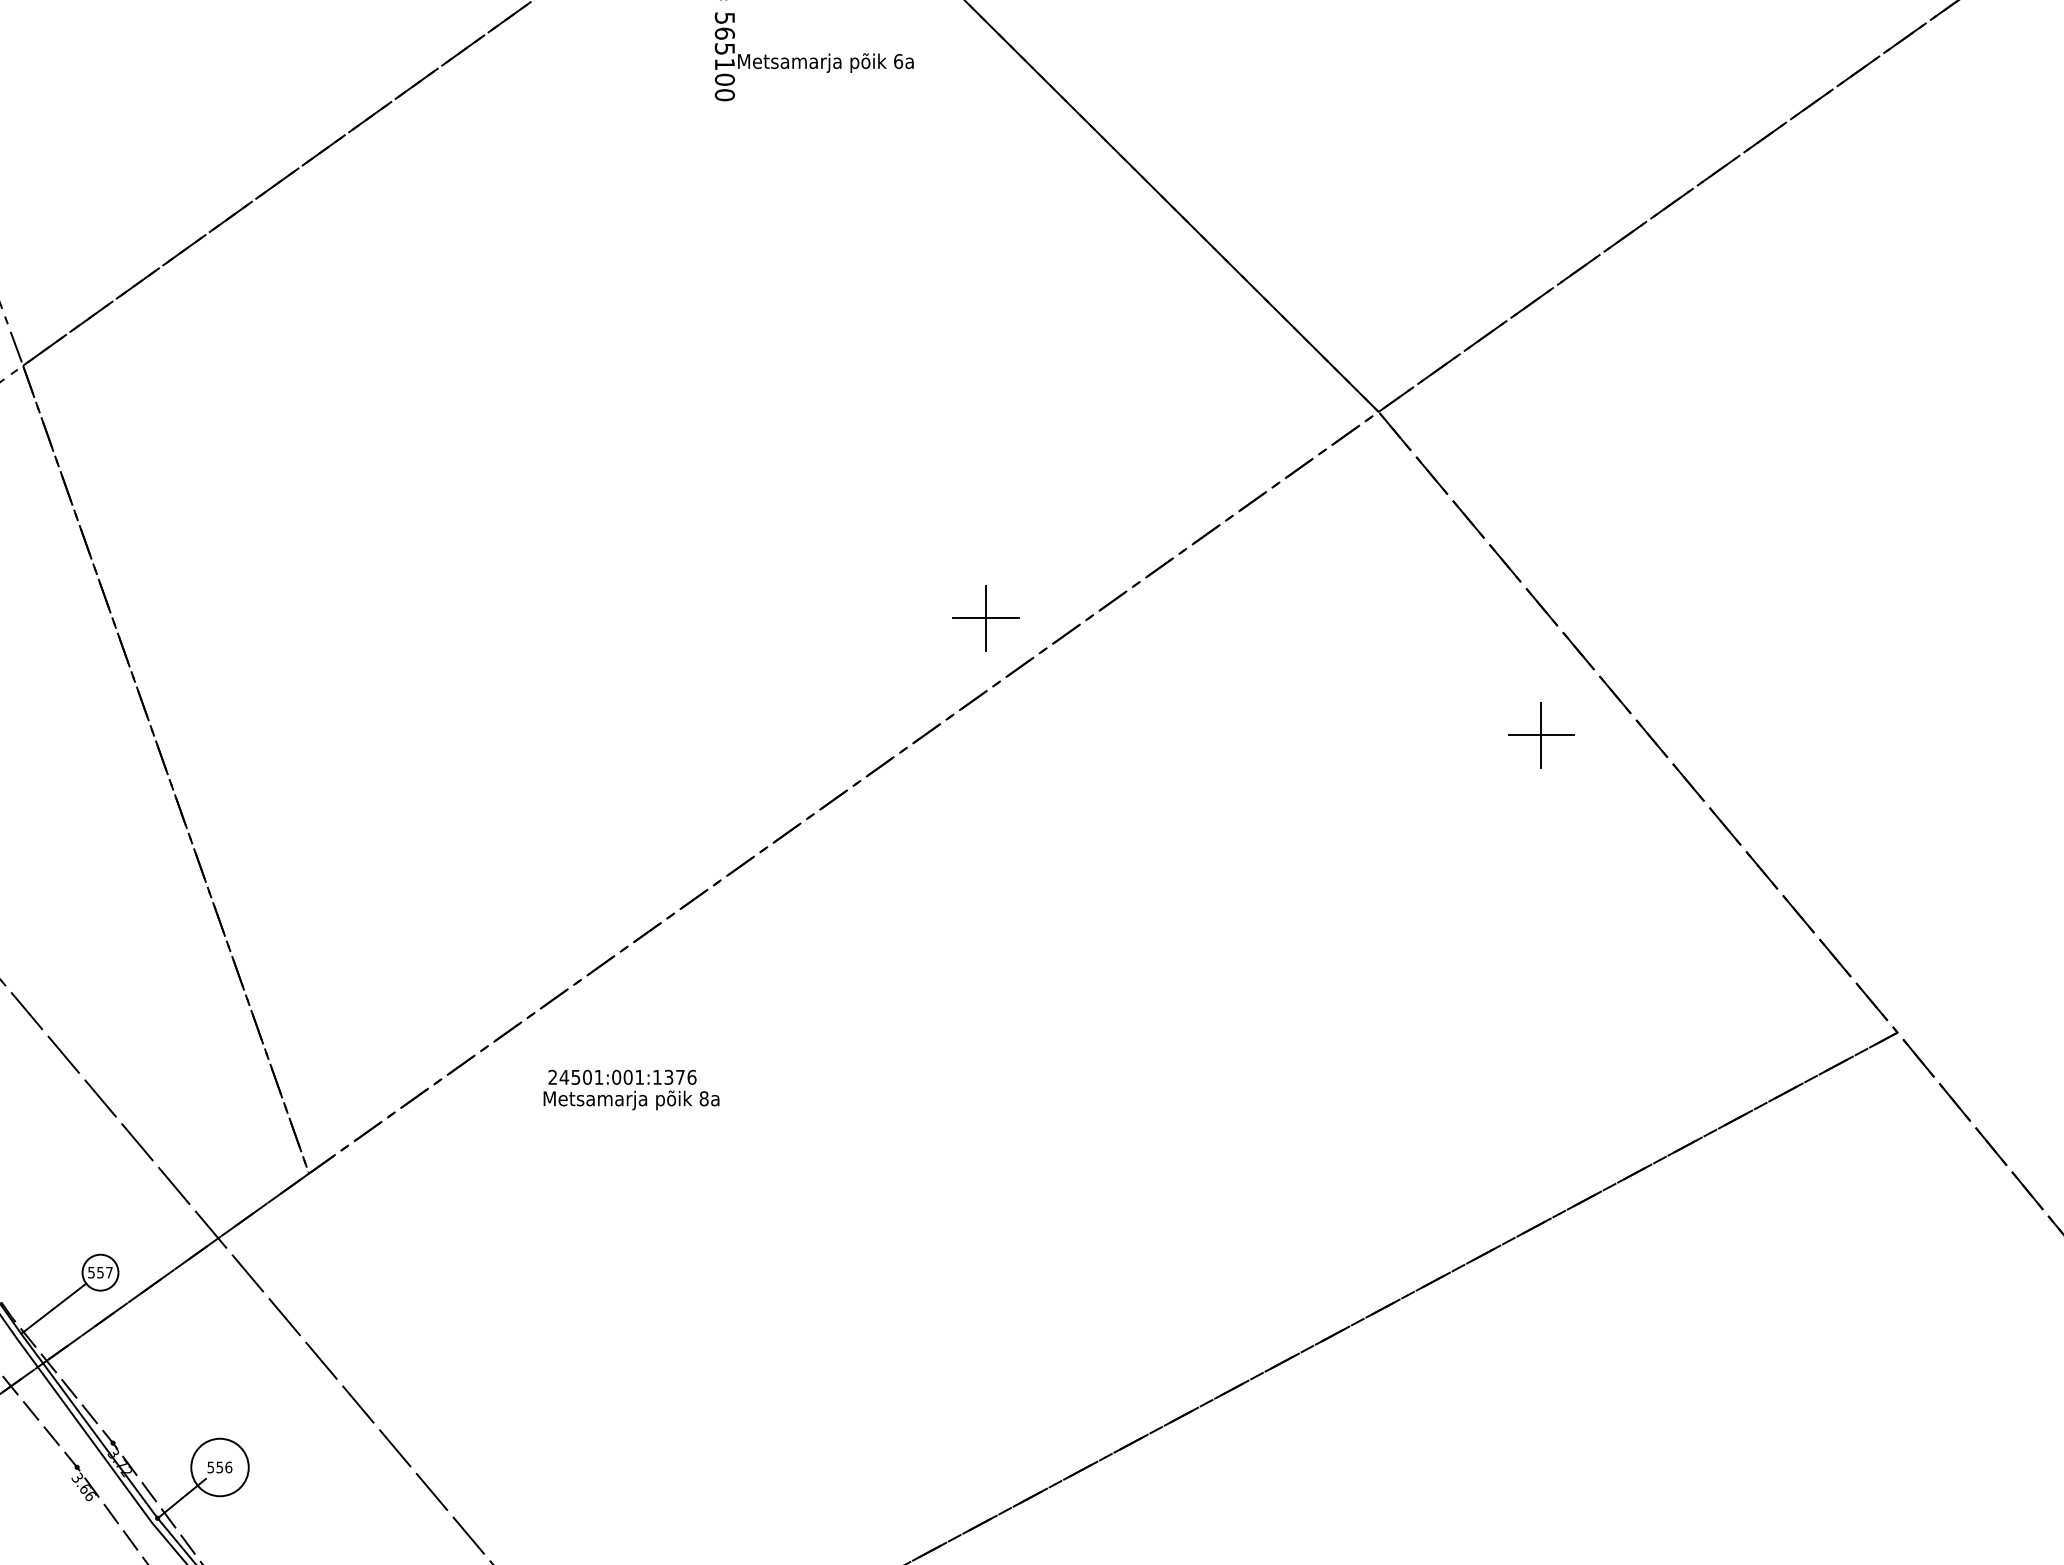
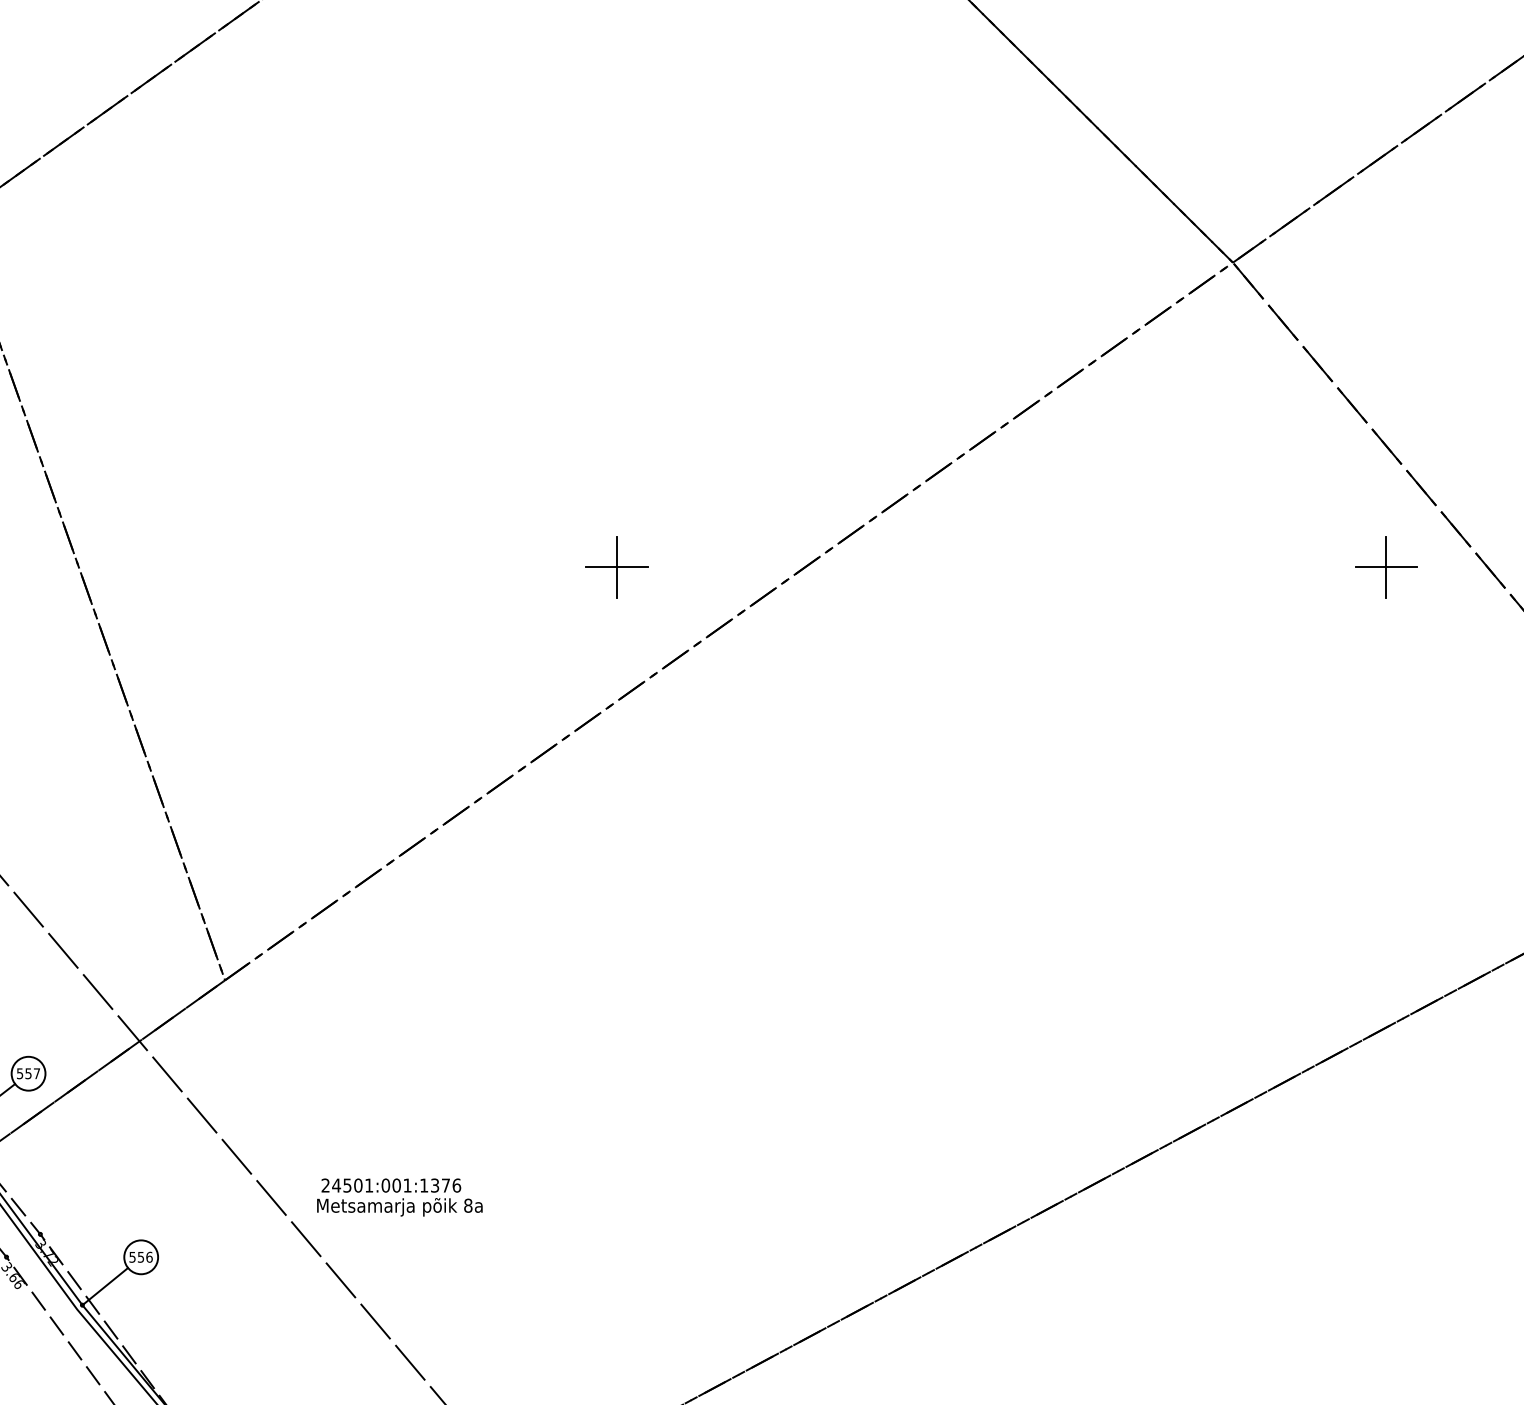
part: (985, 618) -> (616, 567), moved
text: (631, 1089) -> (399, 1197), moved
circle: (220, 1467) -> (141, 1257), size x0.62

